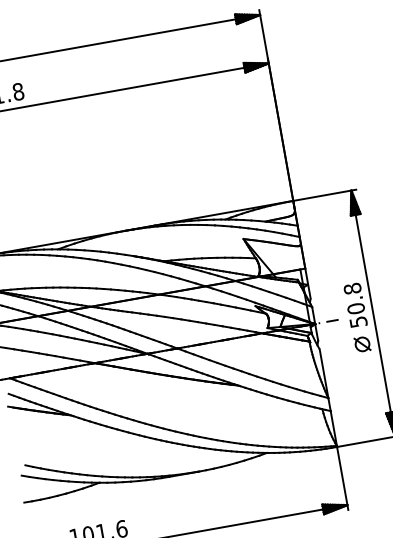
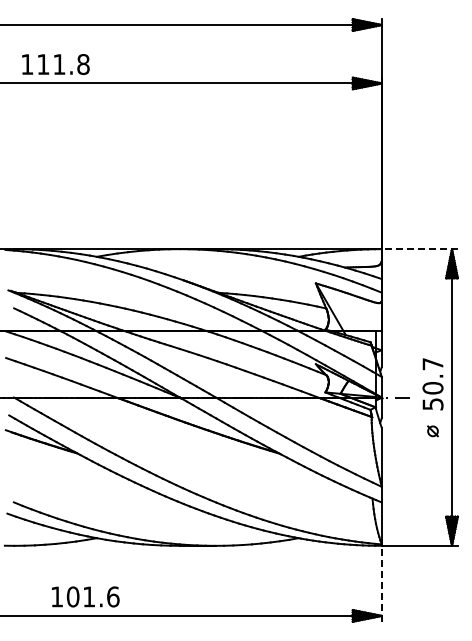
line: (324, 195) -> (419, 249), solid -> dashed
text: (352, 289) -> (432, 364), 50.8 -> 50.7
part: (362, 344) -> (432, 431), size x0.6
line: (342, 478) -> (381, 583), solid -> dashed

